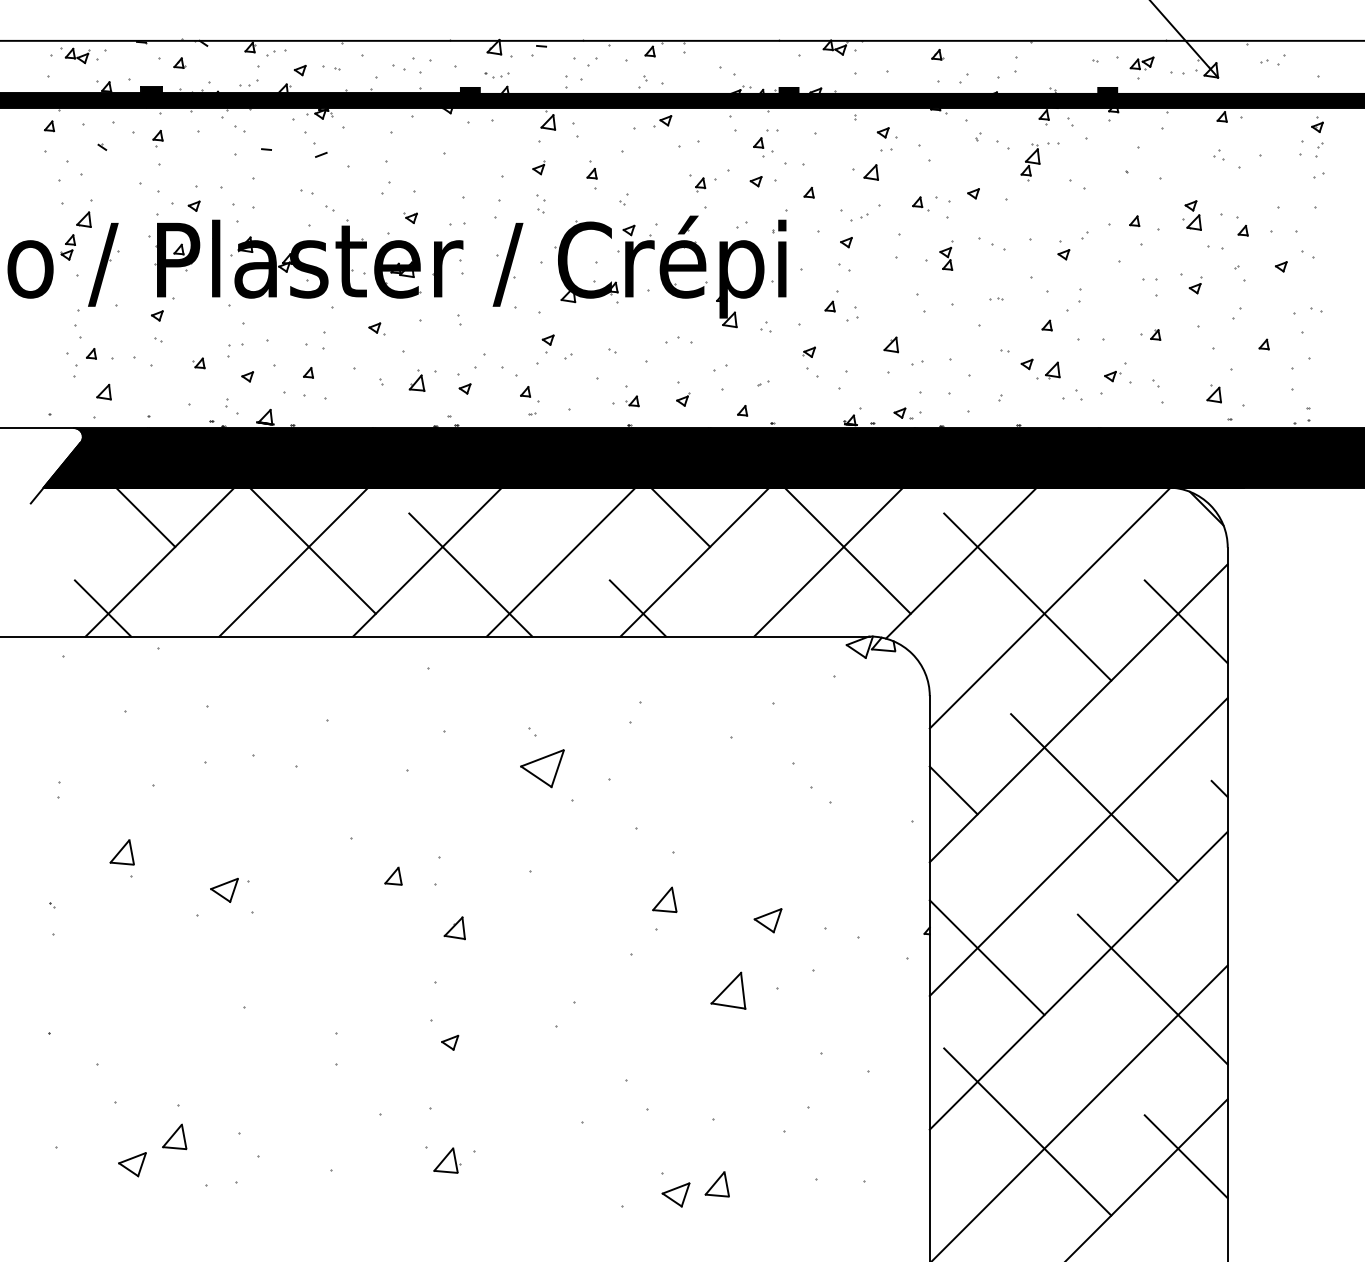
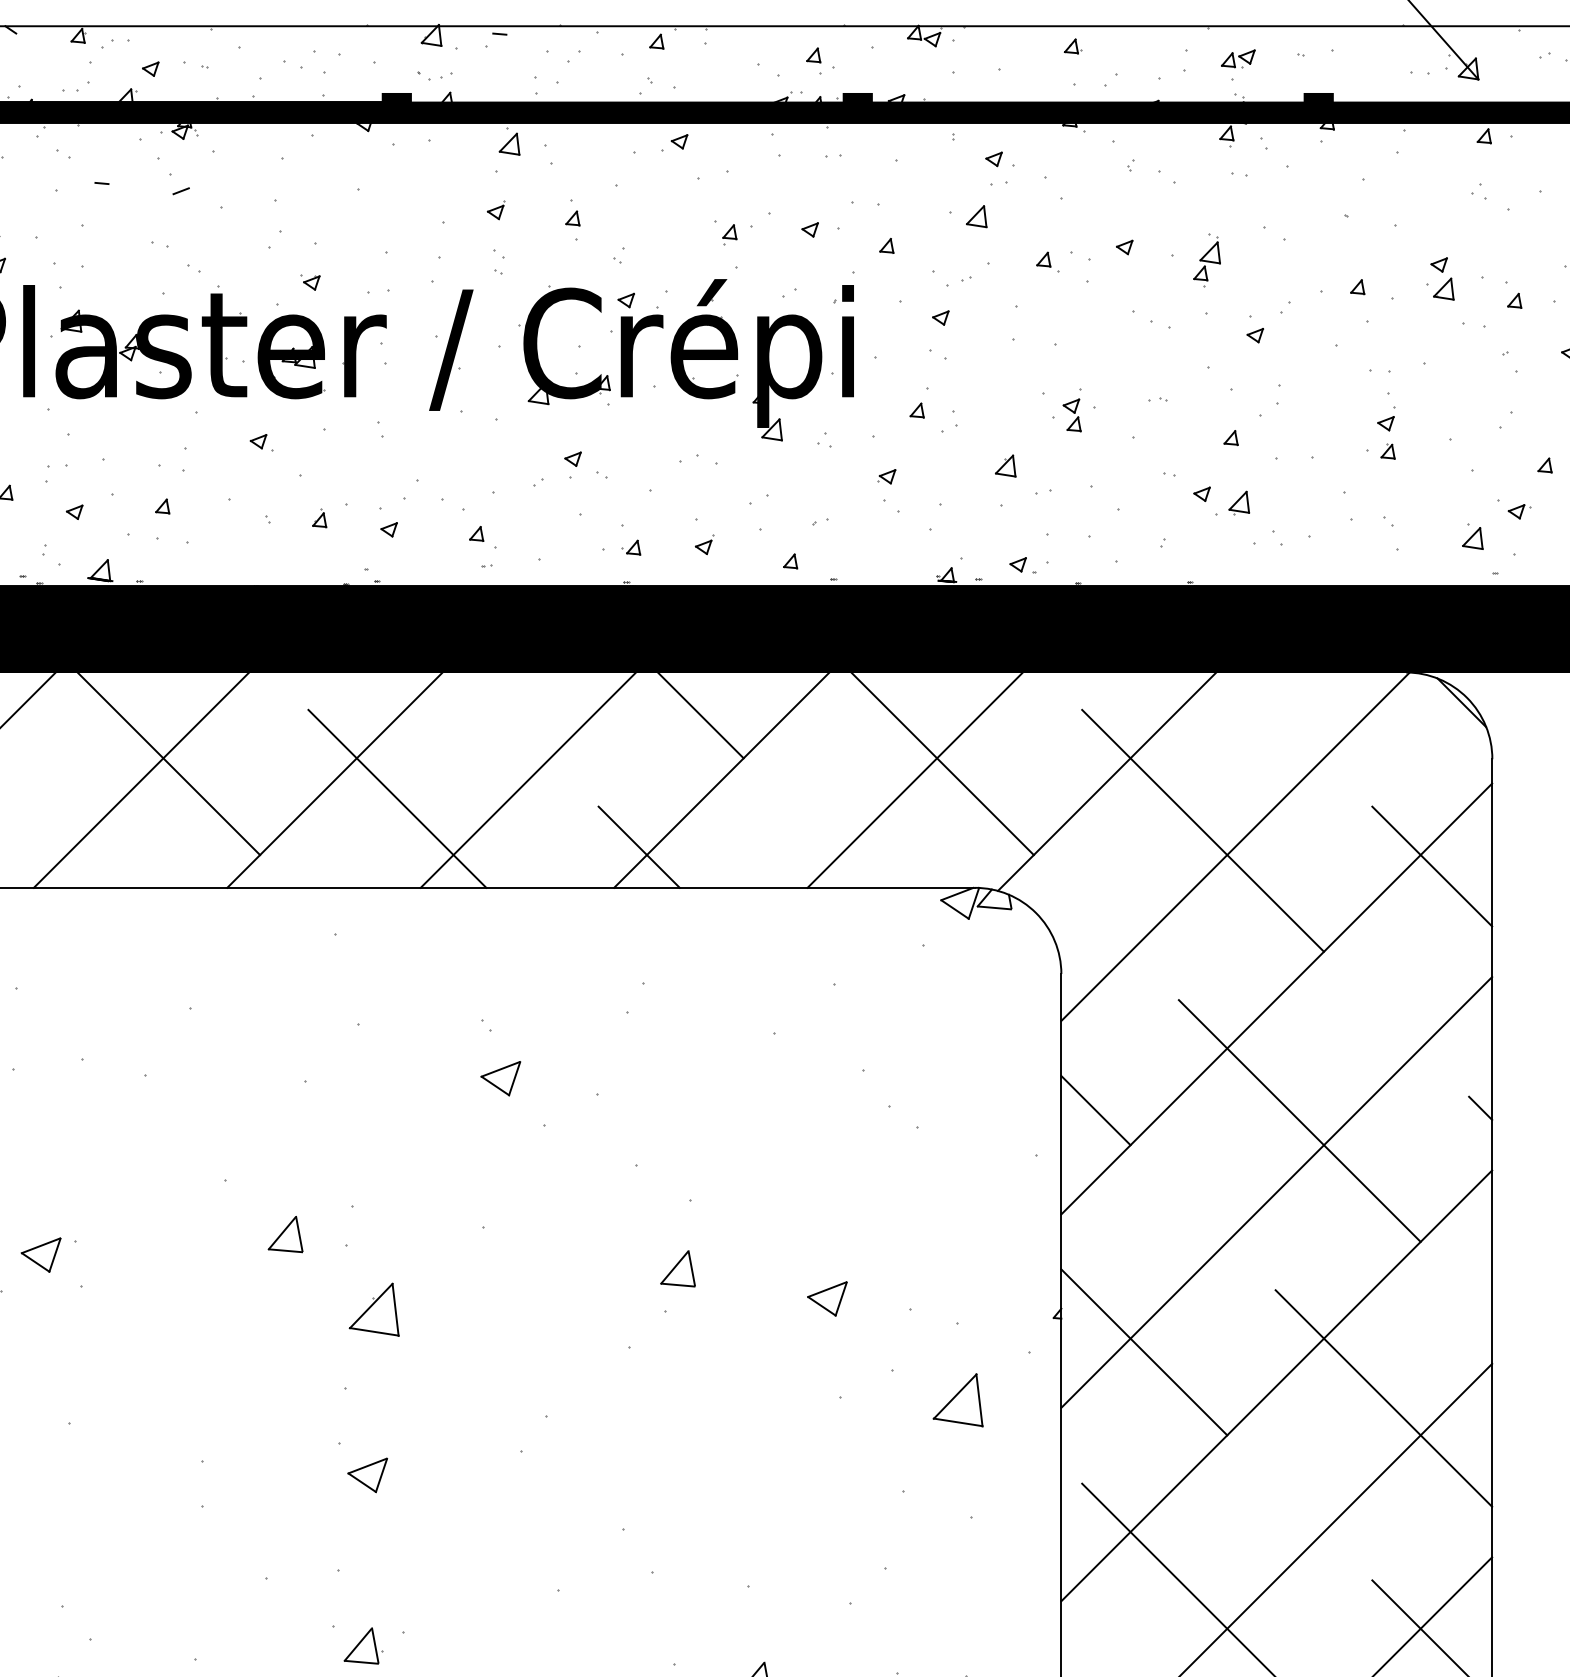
part: (1141, 67) -> (1237, 64), moved
part: (763, 147) -> (820, 61), moved
part: (1030, 162) -> (1207, 261), moved
part: (946, 255) -> (1072, 410), moved
part: (1195, 285) -> (1386, 419), moved
part: (547, 343) -> (572, 464), moved
part: (1112, 376) -> (1519, 511), moved
part: (416, 380) -> (318, 517), size x0.62
part: (541, 767) -> (499, 1077), size x0.62
part: (393, 876) -> (285, 1235), size x1.43
part: (454, 928) -> (373, 1310), size x1.67
part: (728, 990) -> (958, 1399), moved
part: (449, 1042) -> (366, 1475), size x1.67

